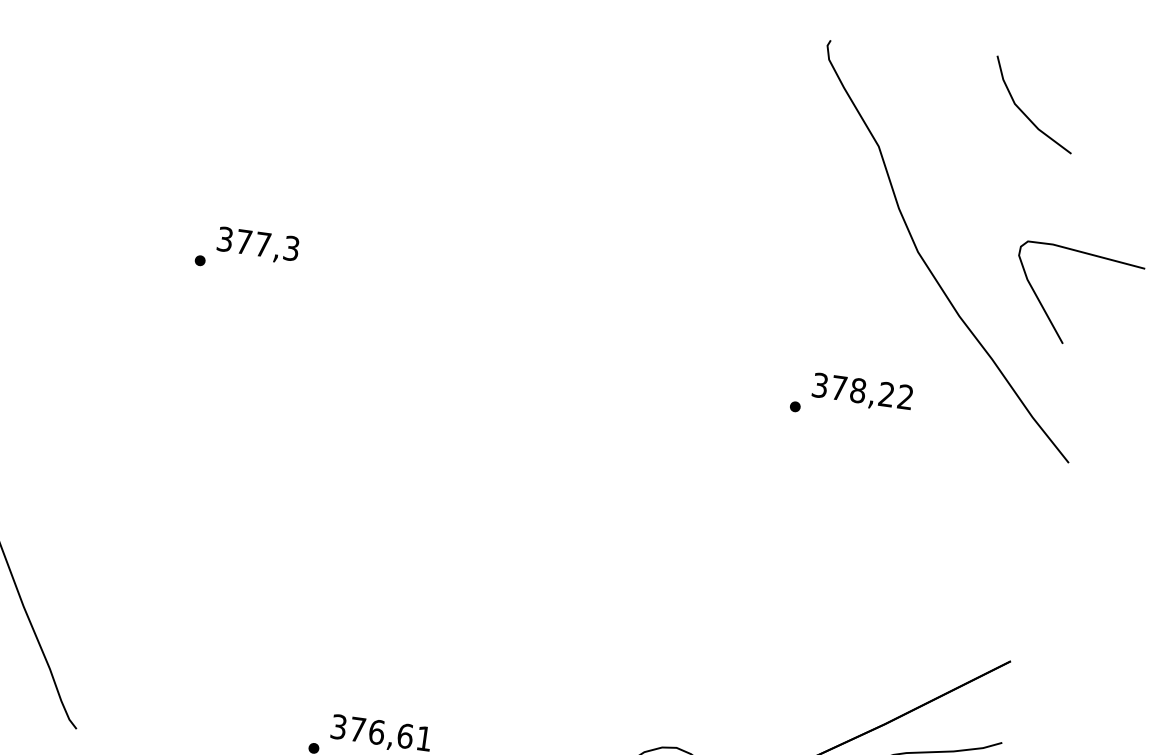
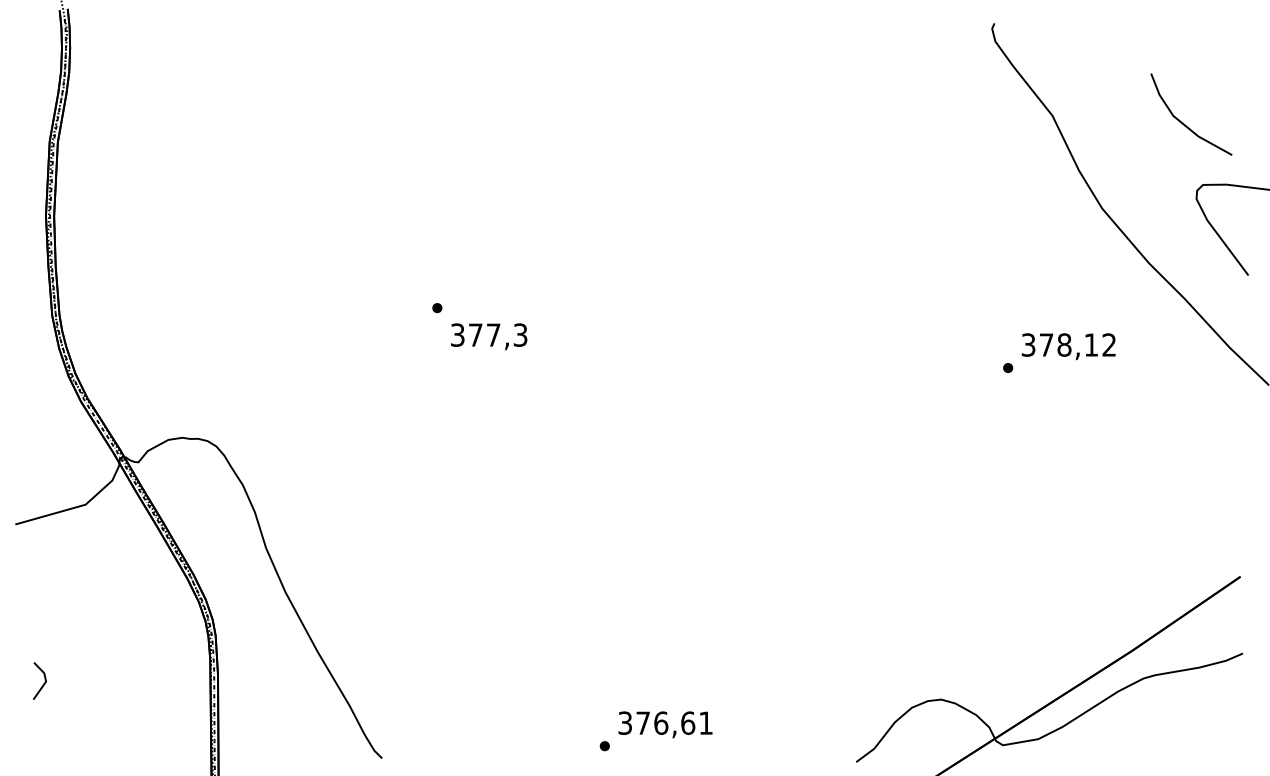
line: (1025, 113) -> (1184, 123), moved
text: (258, 245) -> (489, 336), moved
text: (885, 393) -> (1090, 344), 378,22 -> 378,12

